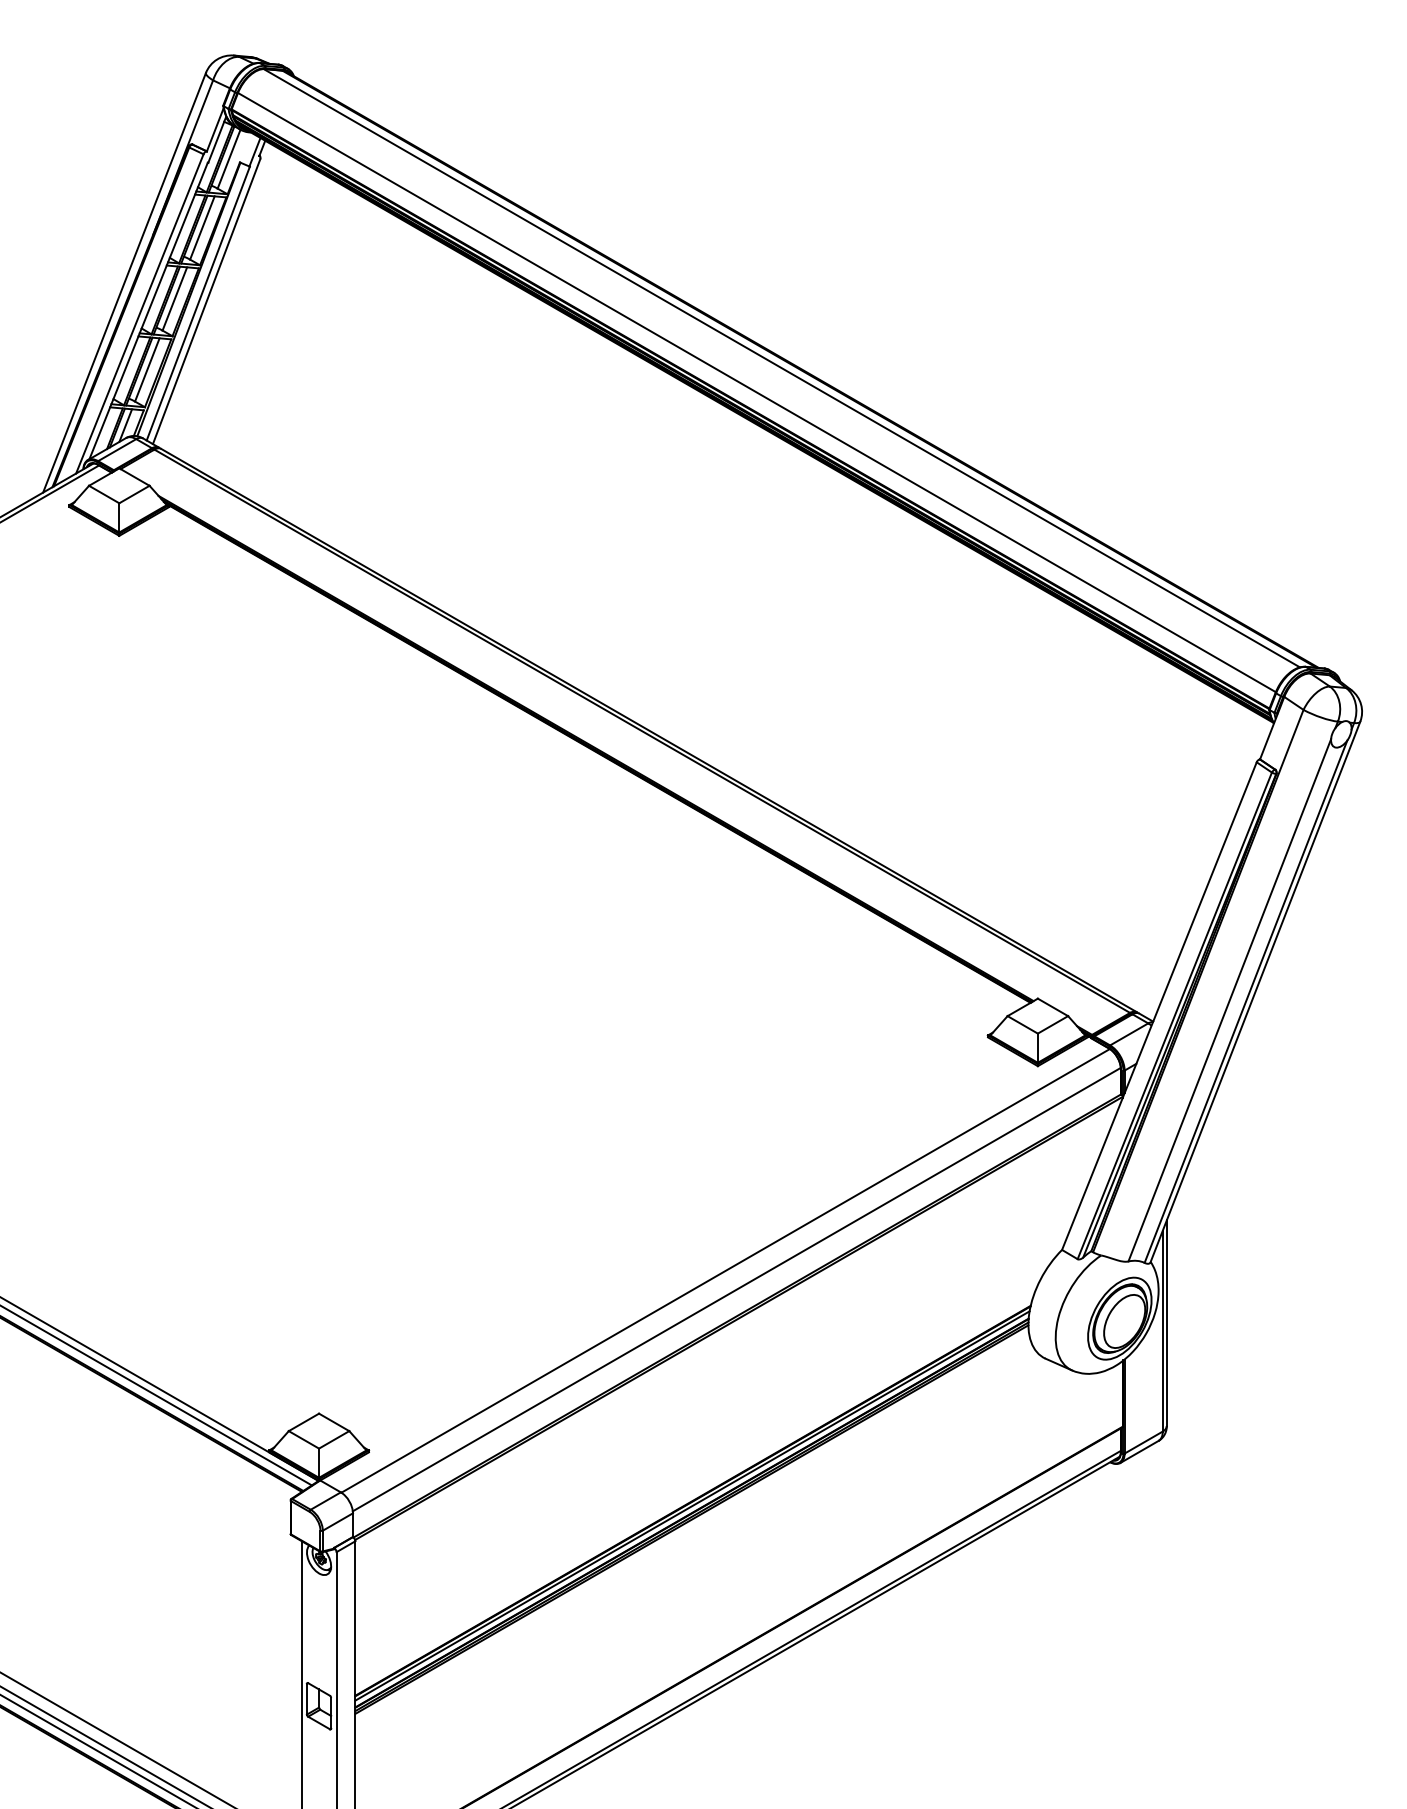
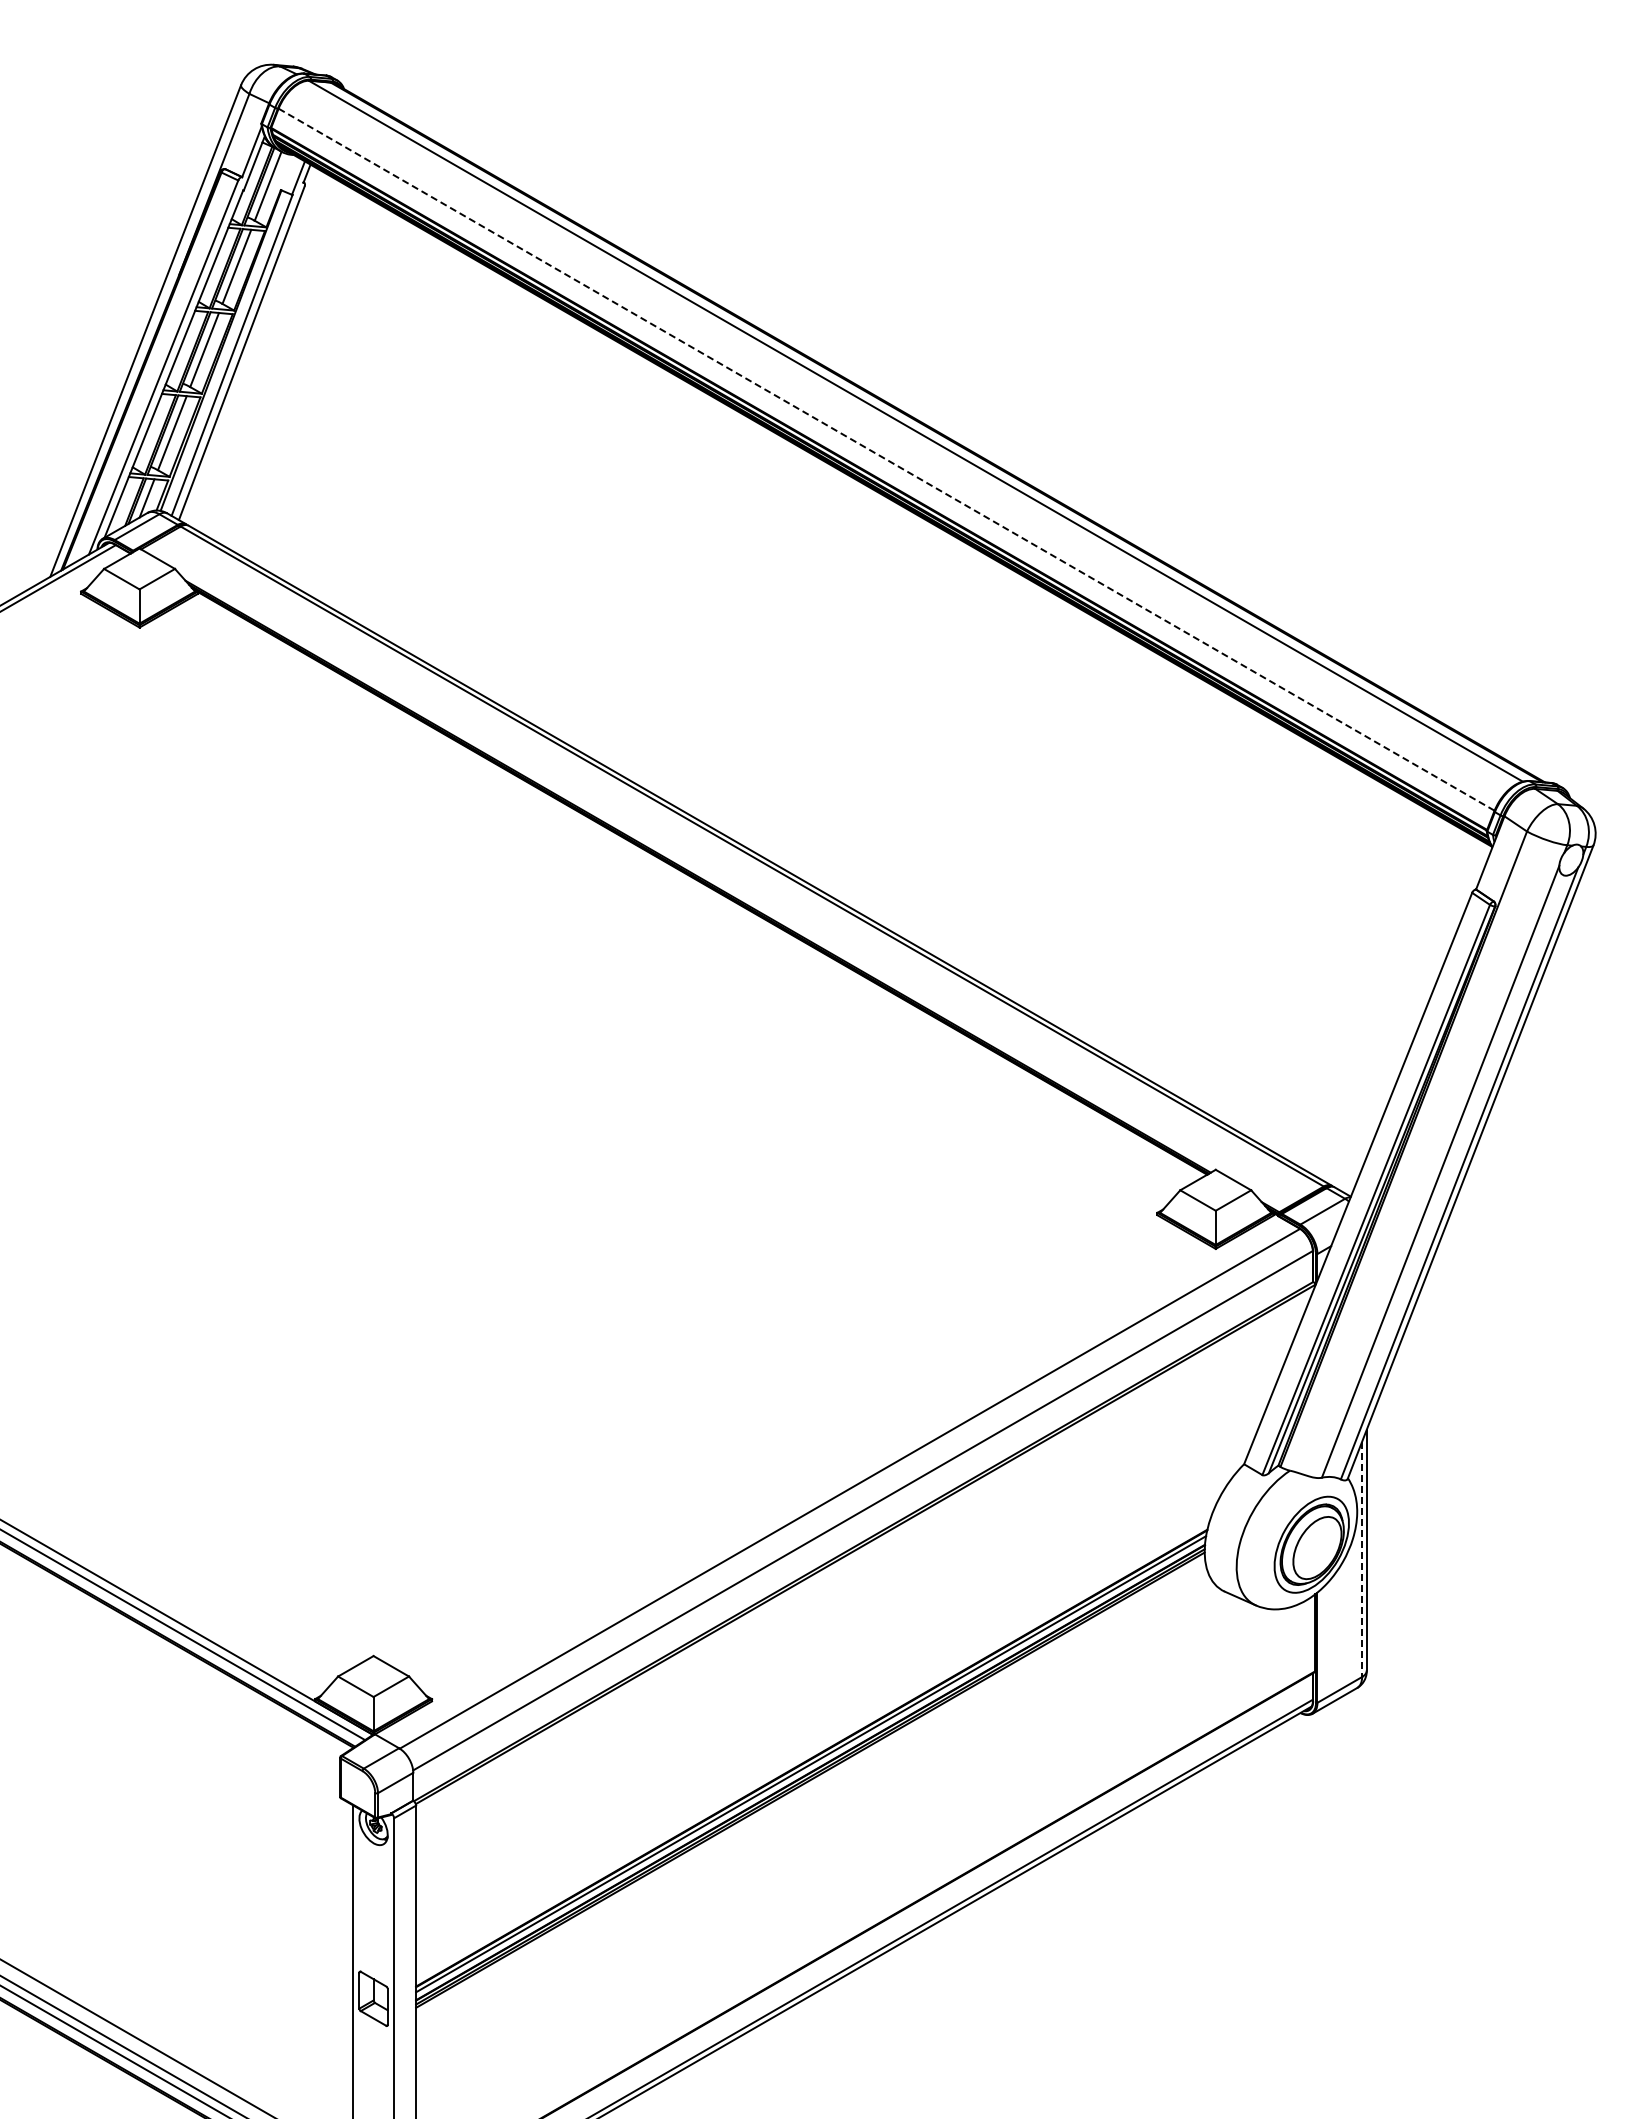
line: (757, 392) -> (887, 459), solid -> dashed
line: (1163, 1331) -> (1362, 1559), solid -> dashed

